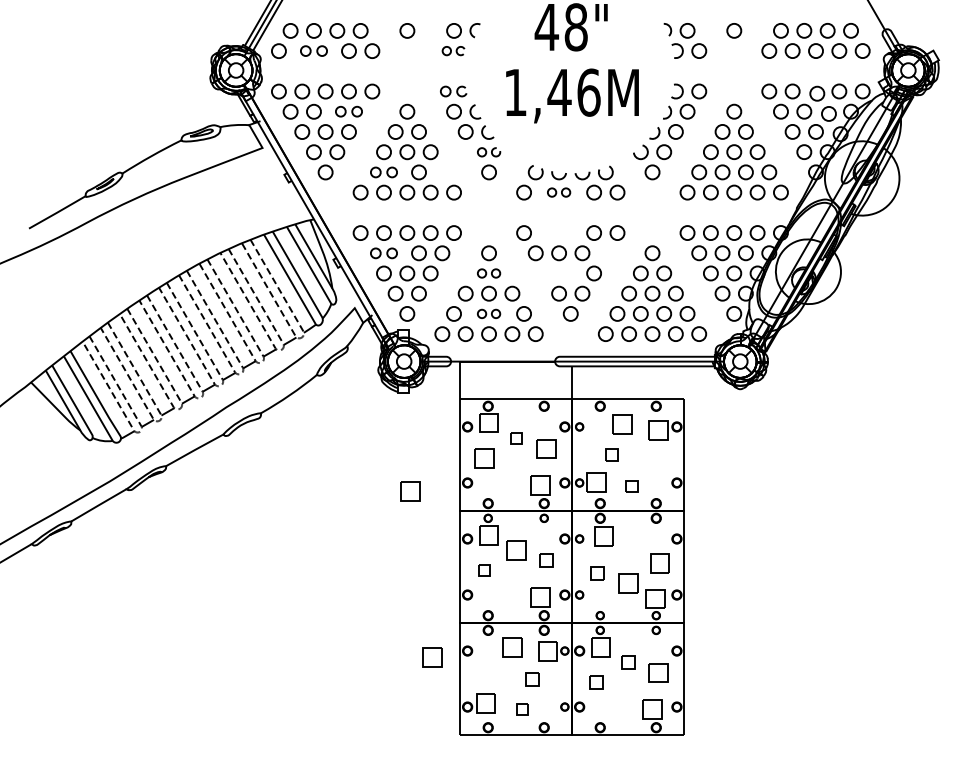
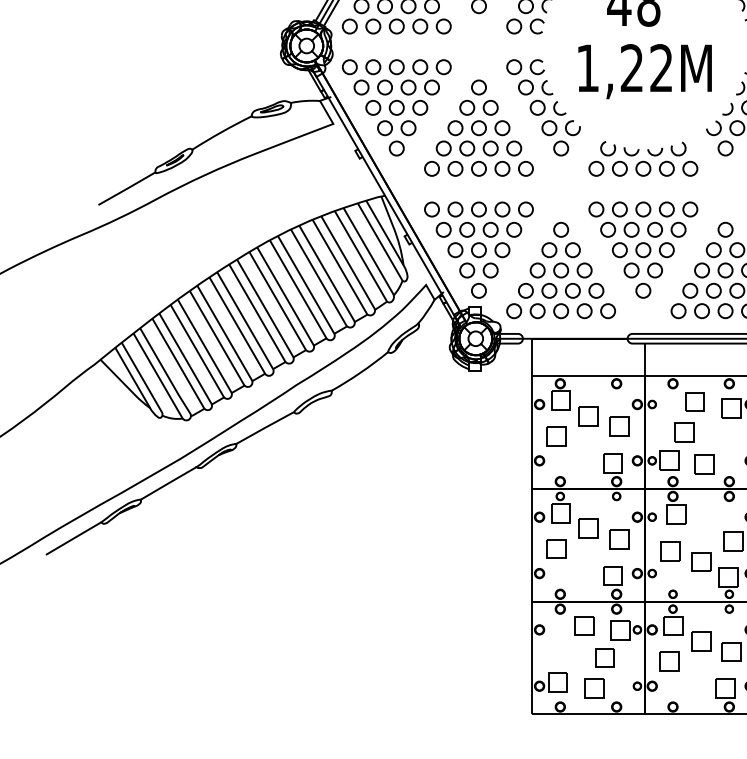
part: (313, 50) -> (384, 25), size x1.43
part: (453, 50) -> (525, 25), size x1.67
part: (453, 91) -> (525, 67), size x1.43
text: (573, 92) -> (646, 68), 1,46M -> 1,22M
part: (348, 111) -> (419, 87), size x1.43
part: (488, 152) -> (560, 128), size x1.67
part: (383, 172) -> (454, 148), size x1.43
circle: (442, 172) -> (514, 148), added
part: (558, 192) -> (631, 168), size x1.67
part: (558, 232) -> (631, 208), added
part: (383, 253) -> (454, 230), size x1.43
circle: (605, 253) -> (678, 230), added
part: (488, 273) -> (560, 250), size x1.67
part: (558, 273) -> (631, 250), added
part: (488, 313) -> (560, 290), size x1.67
line: (301, 337) -> (372, 314), dashed -> solid
line: (281, 349) -> (352, 326), dashed -> solid
line: (261, 362) -> (332, 339), dashed -> solid
line: (241, 373) -> (312, 350), dashed -> solid
line: (220, 385) -> (291, 362), dashed -> solid
line: (200, 397) -> (270, 374), dashed -> solid
line: (179, 408) -> (249, 385), dashed -> solid
line: (159, 420) -> (229, 398), dashed -> solid
line: (139, 432) -> (209, 410), dashed -> solid
part: (516, 438) -> (588, 416), size x1.67
part: (611, 454) -> (684, 432), size x1.67
part: (631, 486) -> (704, 464), size x1.67
part: (410, 491) -> (482, 469), removed
part: (546, 560) -> (618, 538), size x1.43
part: (484, 570) -> (556, 548), size x1.67
part: (597, 572) -> (670, 550), size x1.43
part: (432, 657) -> (504, 636), removed
part: (628, 662) -> (701, 641), size x1.43
part: (532, 678) -> (604, 657), size x1.43
part: (596, 682) -> (669, 661), size x1.43
part: (522, 709) -> (594, 688), size x1.67

